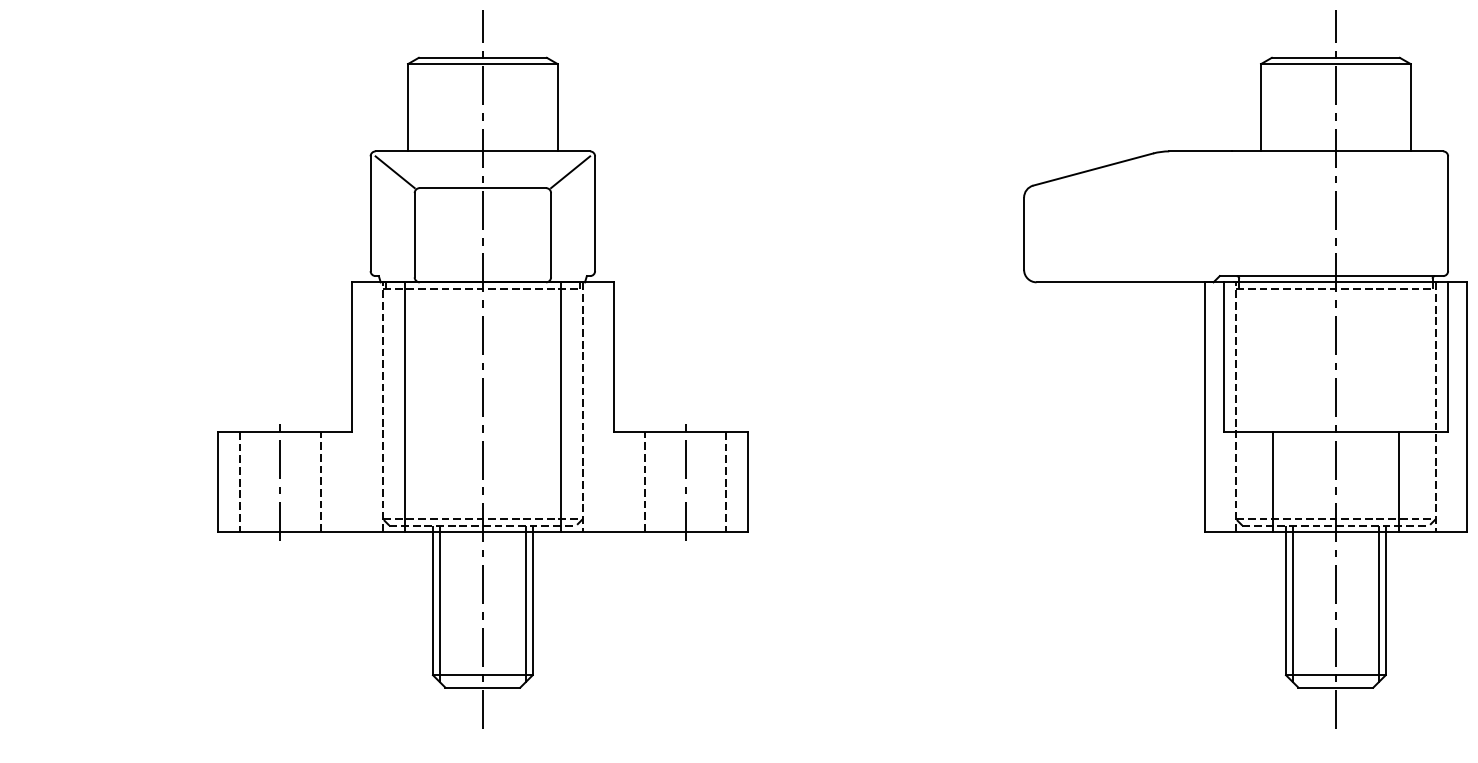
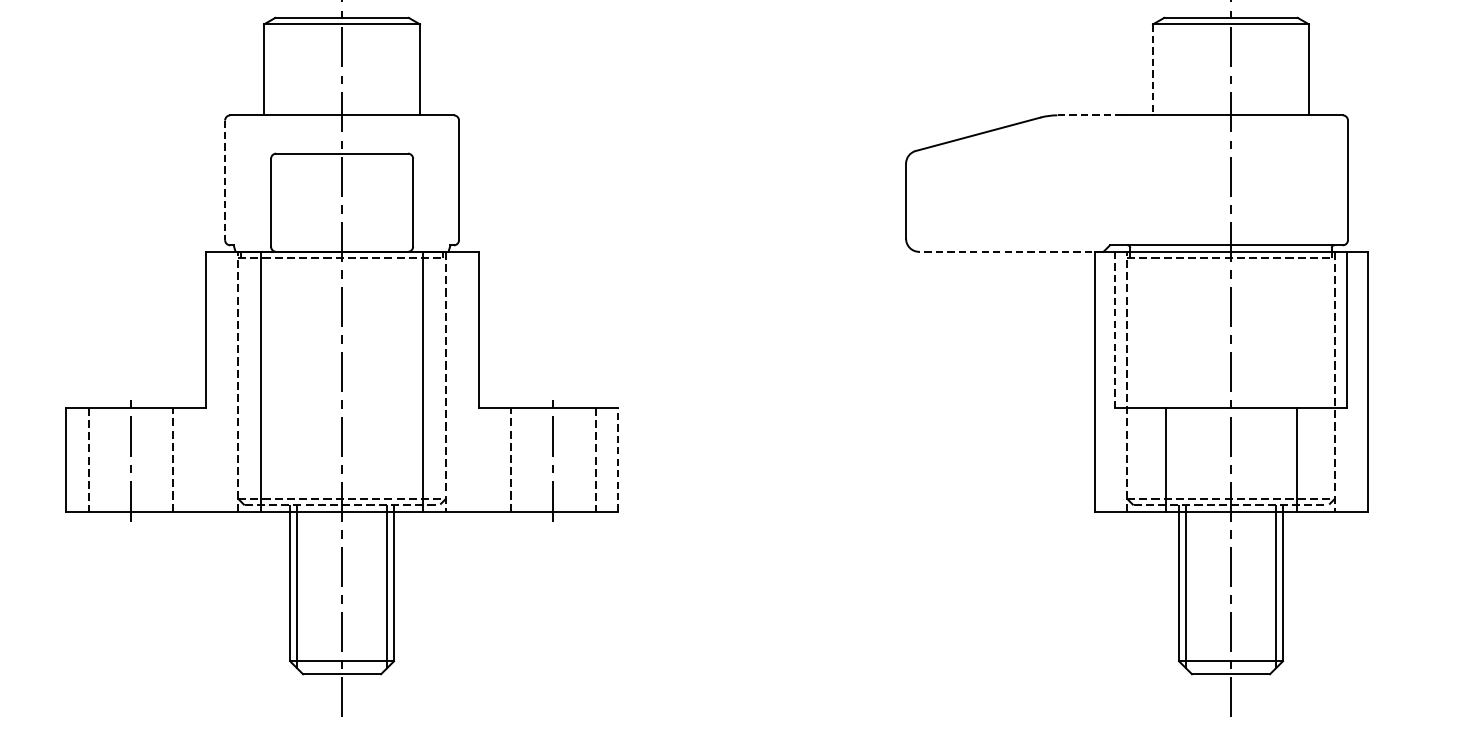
line: (1261, 107) -> (1153, 69), solid -> dashed
line: (1200, 151) -> (1089, 115), solid -> dashed
line: (394, 172) -> (249, 137), removed
line: (570, 172) -> (433, 137), removed
line: (370, 214) -> (224, 181), solid -> dashed
line: (1124, 282) -> (1010, 252), solid -> dashed
line: (1224, 357) -> (1114, 330), solid -> dashed
line: (747, 481) -> (617, 459), solid -> dashed

